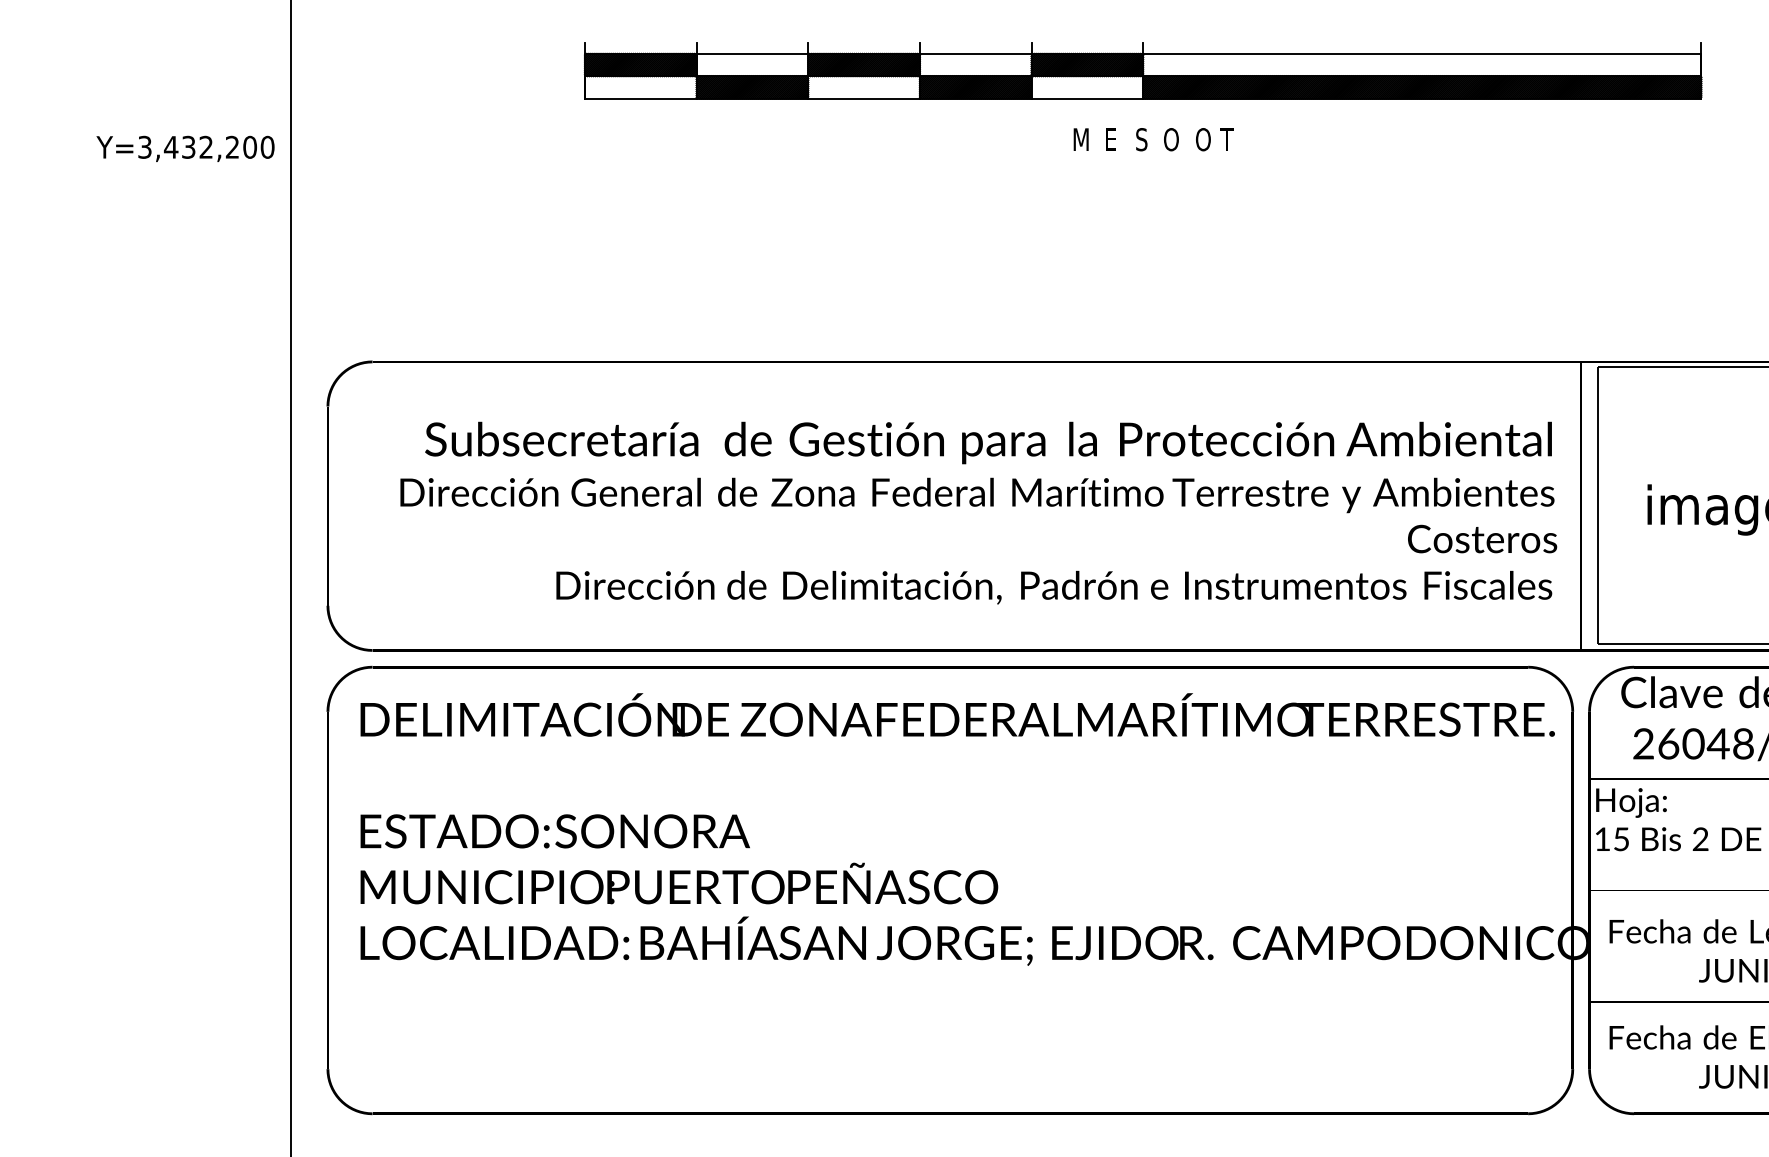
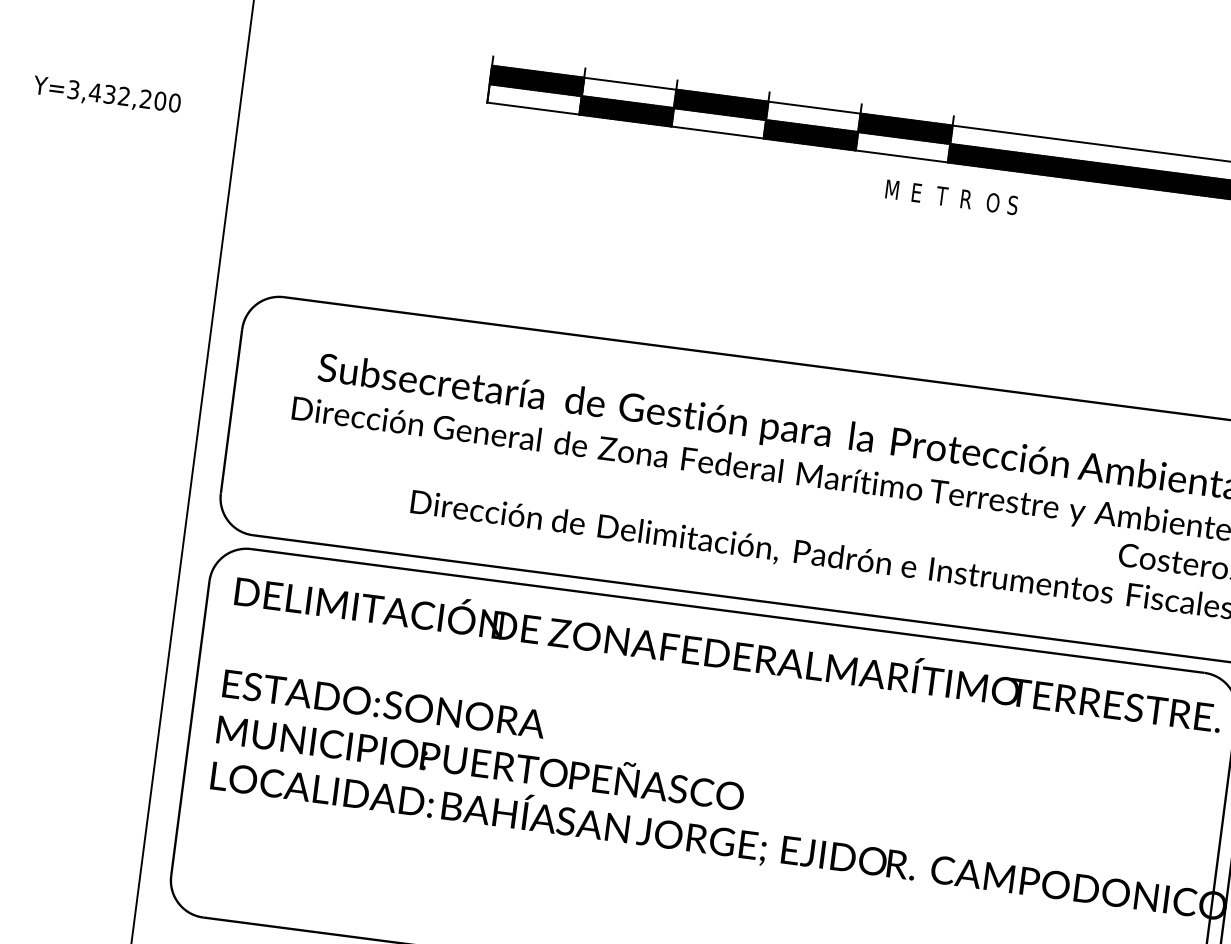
text: (1141, 139) -> (942, 196), S -> T
text: (1171, 139) -> (966, 199), O -> R
text: (1226, 139) -> (1012, 205), T -> S
text: (185, 148) -> (106, 95), moved

